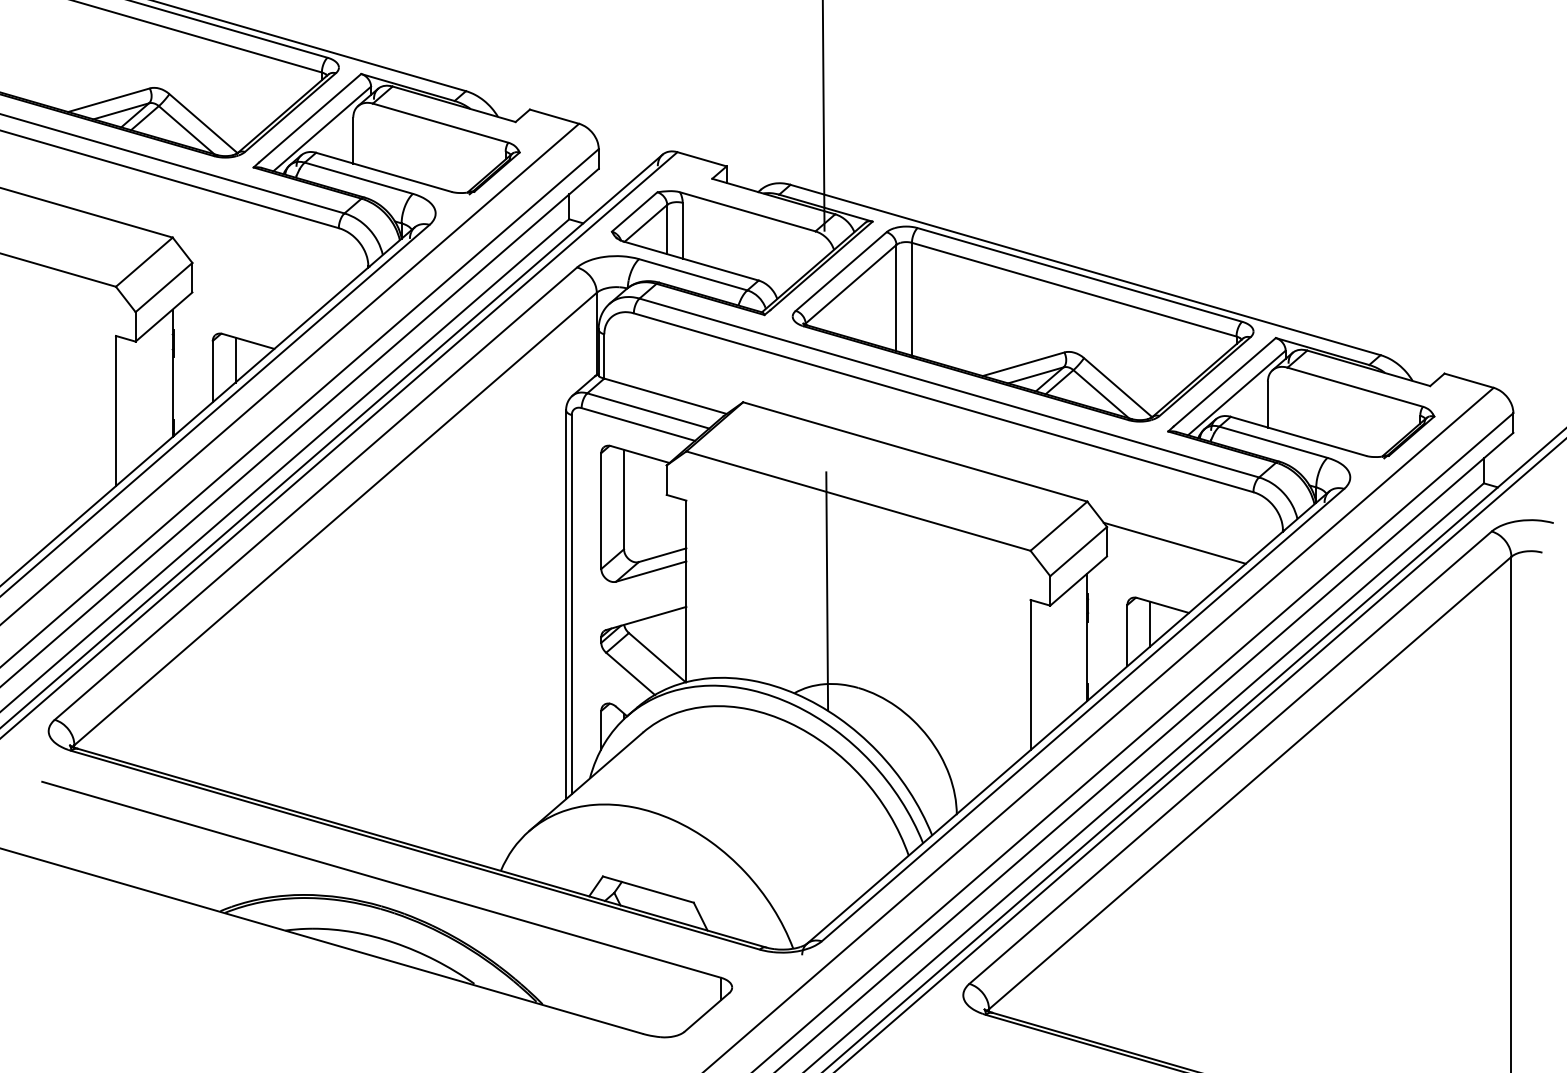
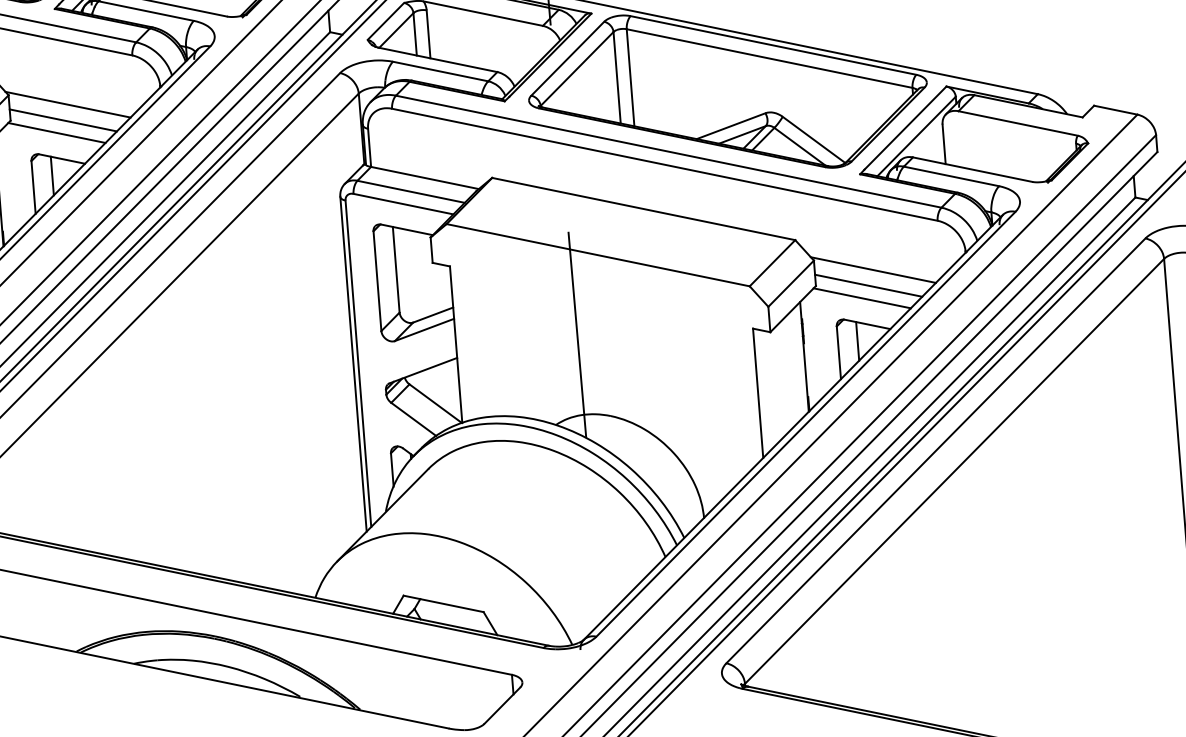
line: (260, 278) -> (68, 104), added
line: (253, 296) -> (63, 120), added
line: (244, 310) -> (56, 132), added
line: (1167, 560) -> (868, 285), added
line: (1159, 574) -> (862, 297), added

